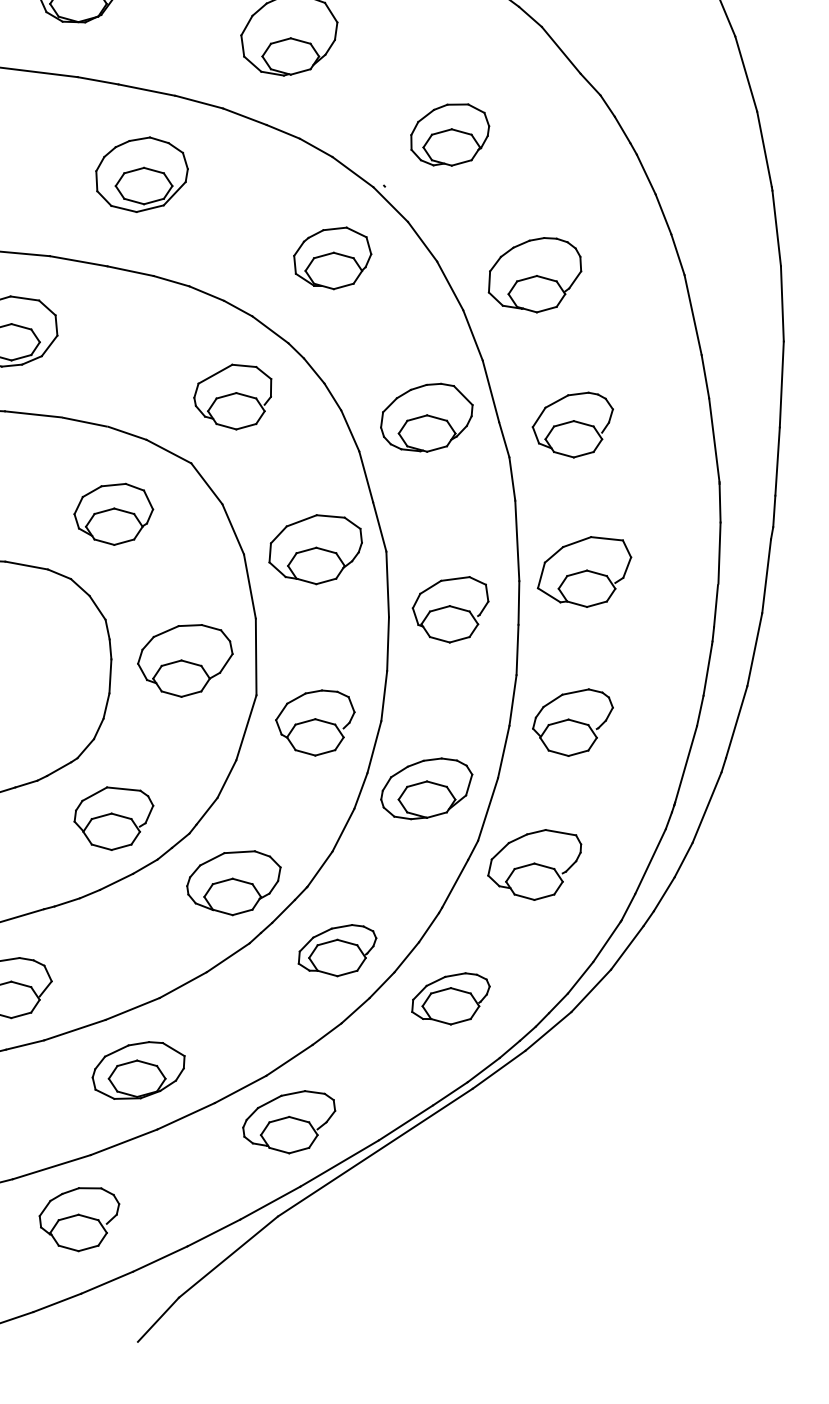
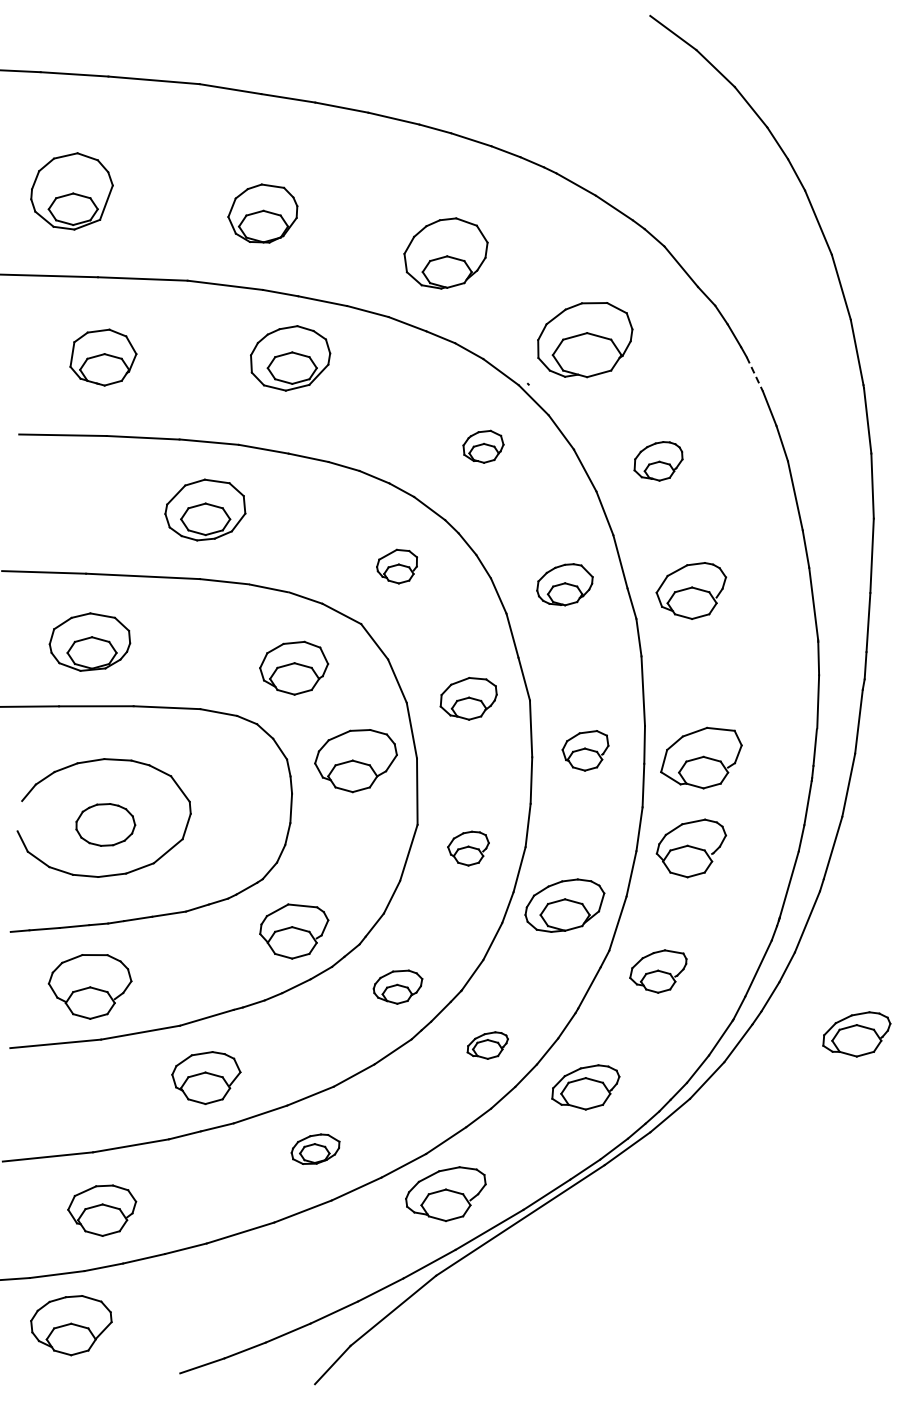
part: (449, 134) -> (584, 339), size x1.4
part: (141, 174) -> (290, 358), moved
line: (647, 174) -> (755, 374), solid -> dashed
part: (332, 258) -> (483, 446), size x0.6
part: (534, 275) -> (658, 461), size x0.6
part: (232, 396) -> (396, 566), size x0.6
part: (426, 417) -> (564, 584), size x0.7
part: (315, 549) -> (468, 698), size x0.7
part: (584, 571) -> (701, 757), moved
part: (450, 609) -> (585, 750), size x0.7
part: (184, 661) -> (355, 761), moved
part: (315, 722) -> (468, 848), size x0.6
part: (534, 864) -> (658, 971), size x0.7
part: (233, 882) -> (397, 986), size x0.6
part: (763, 937) -> (856, 1034), added
part: (337, 950) -> (487, 1045), size x0.6
part: (138, 1069) -> (315, 1148), size x0.6
part: (79, 1219) -> (264, 1278), removed

